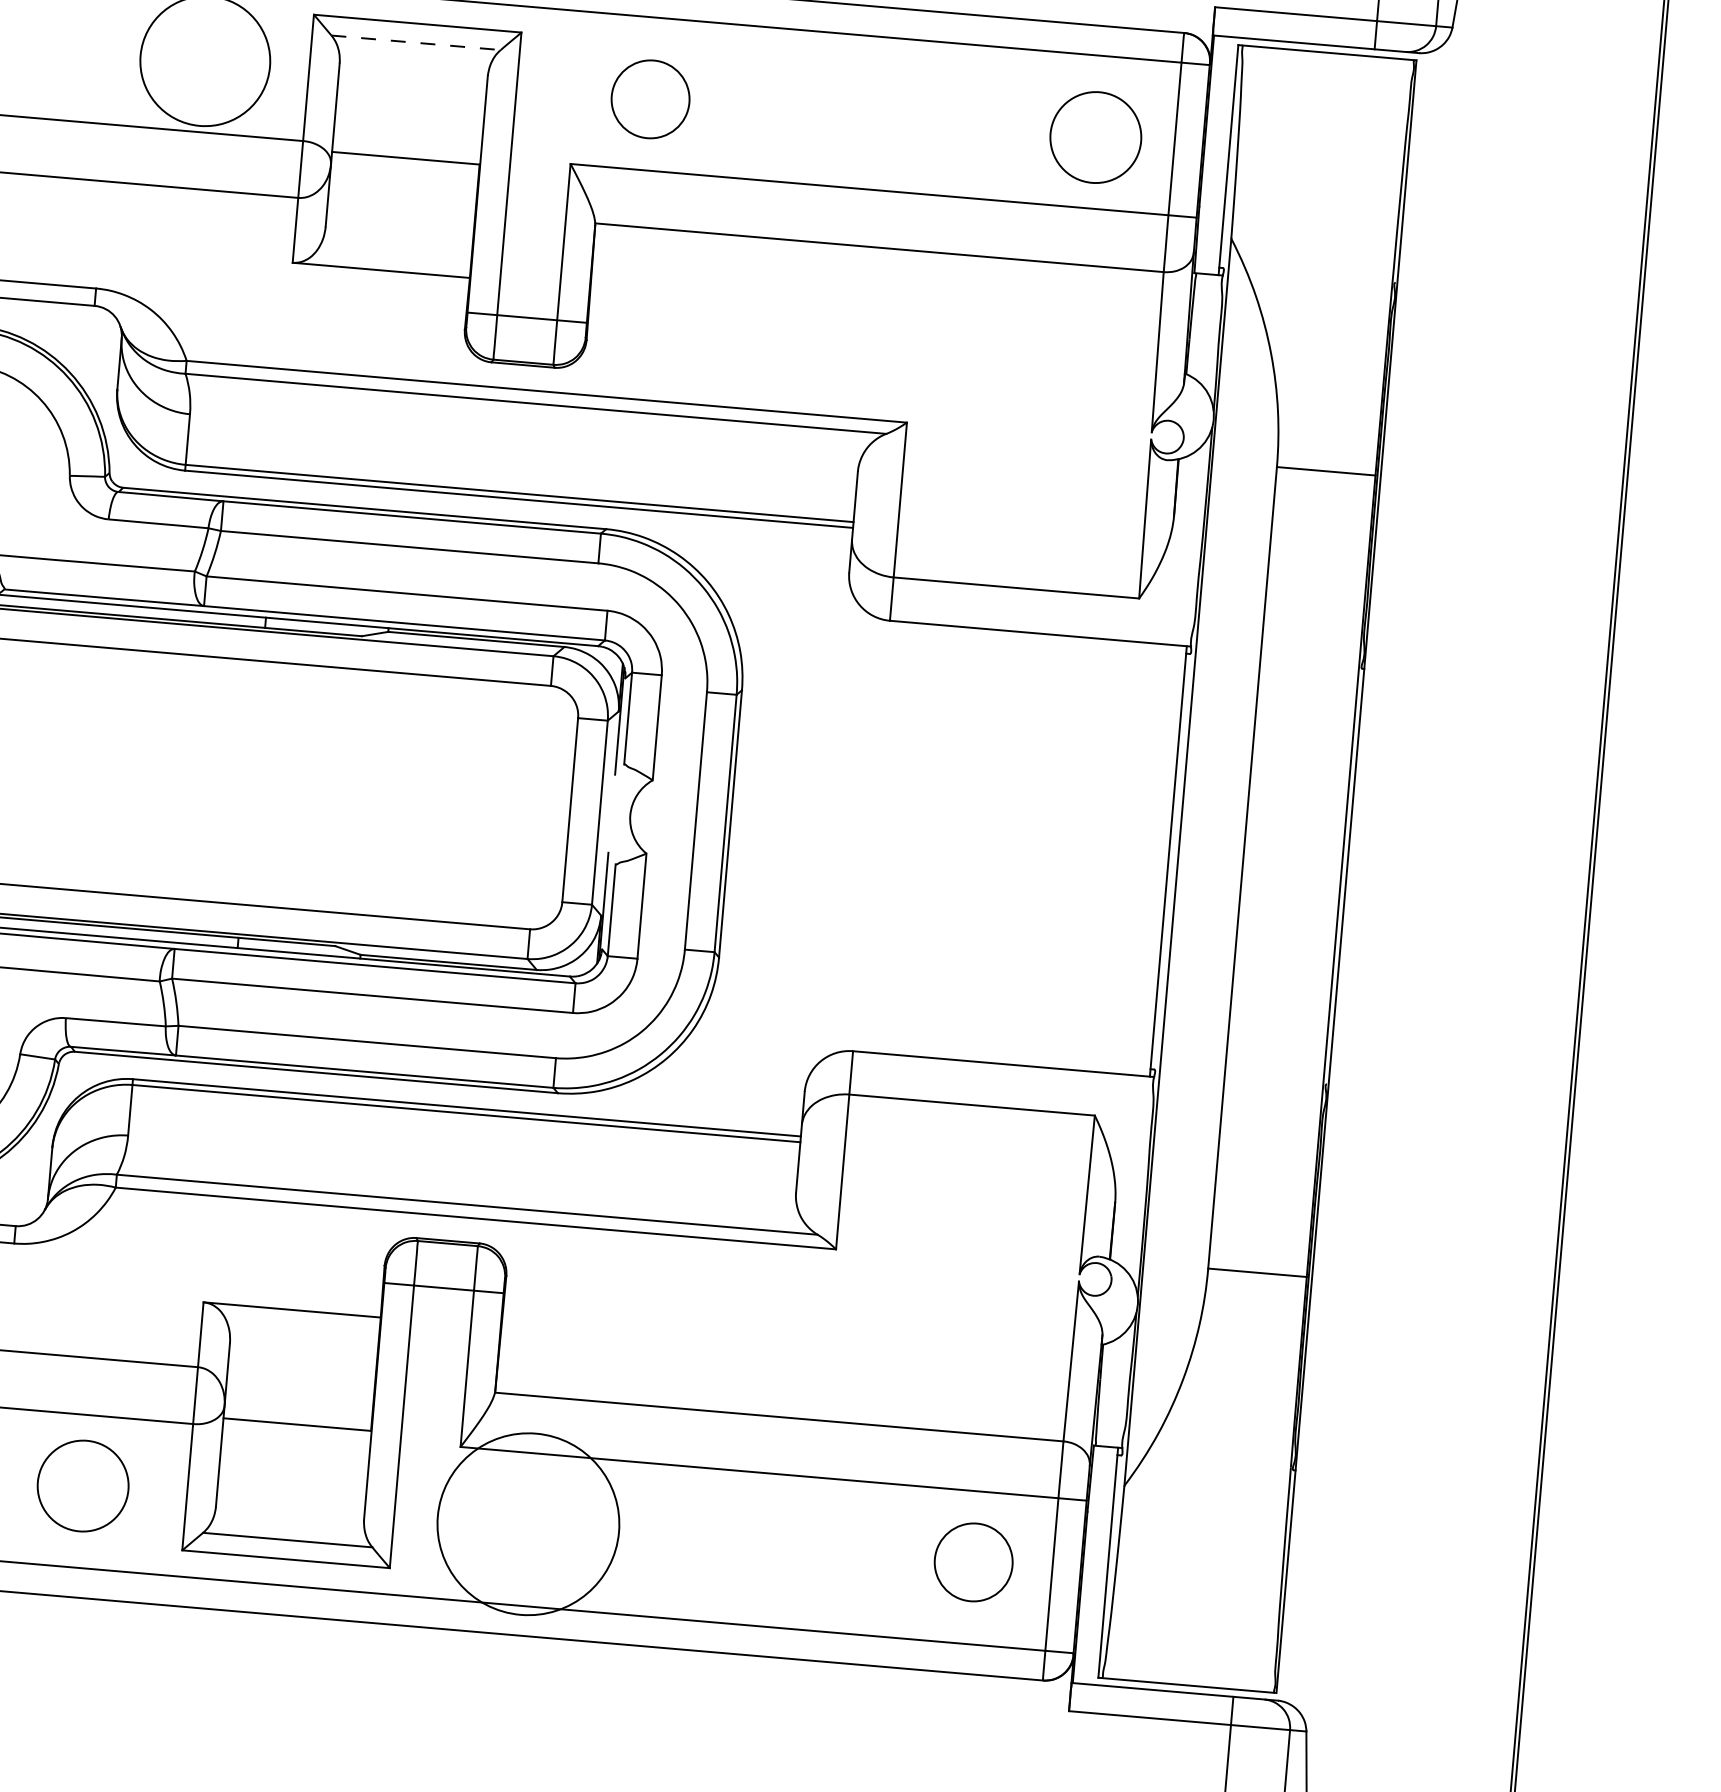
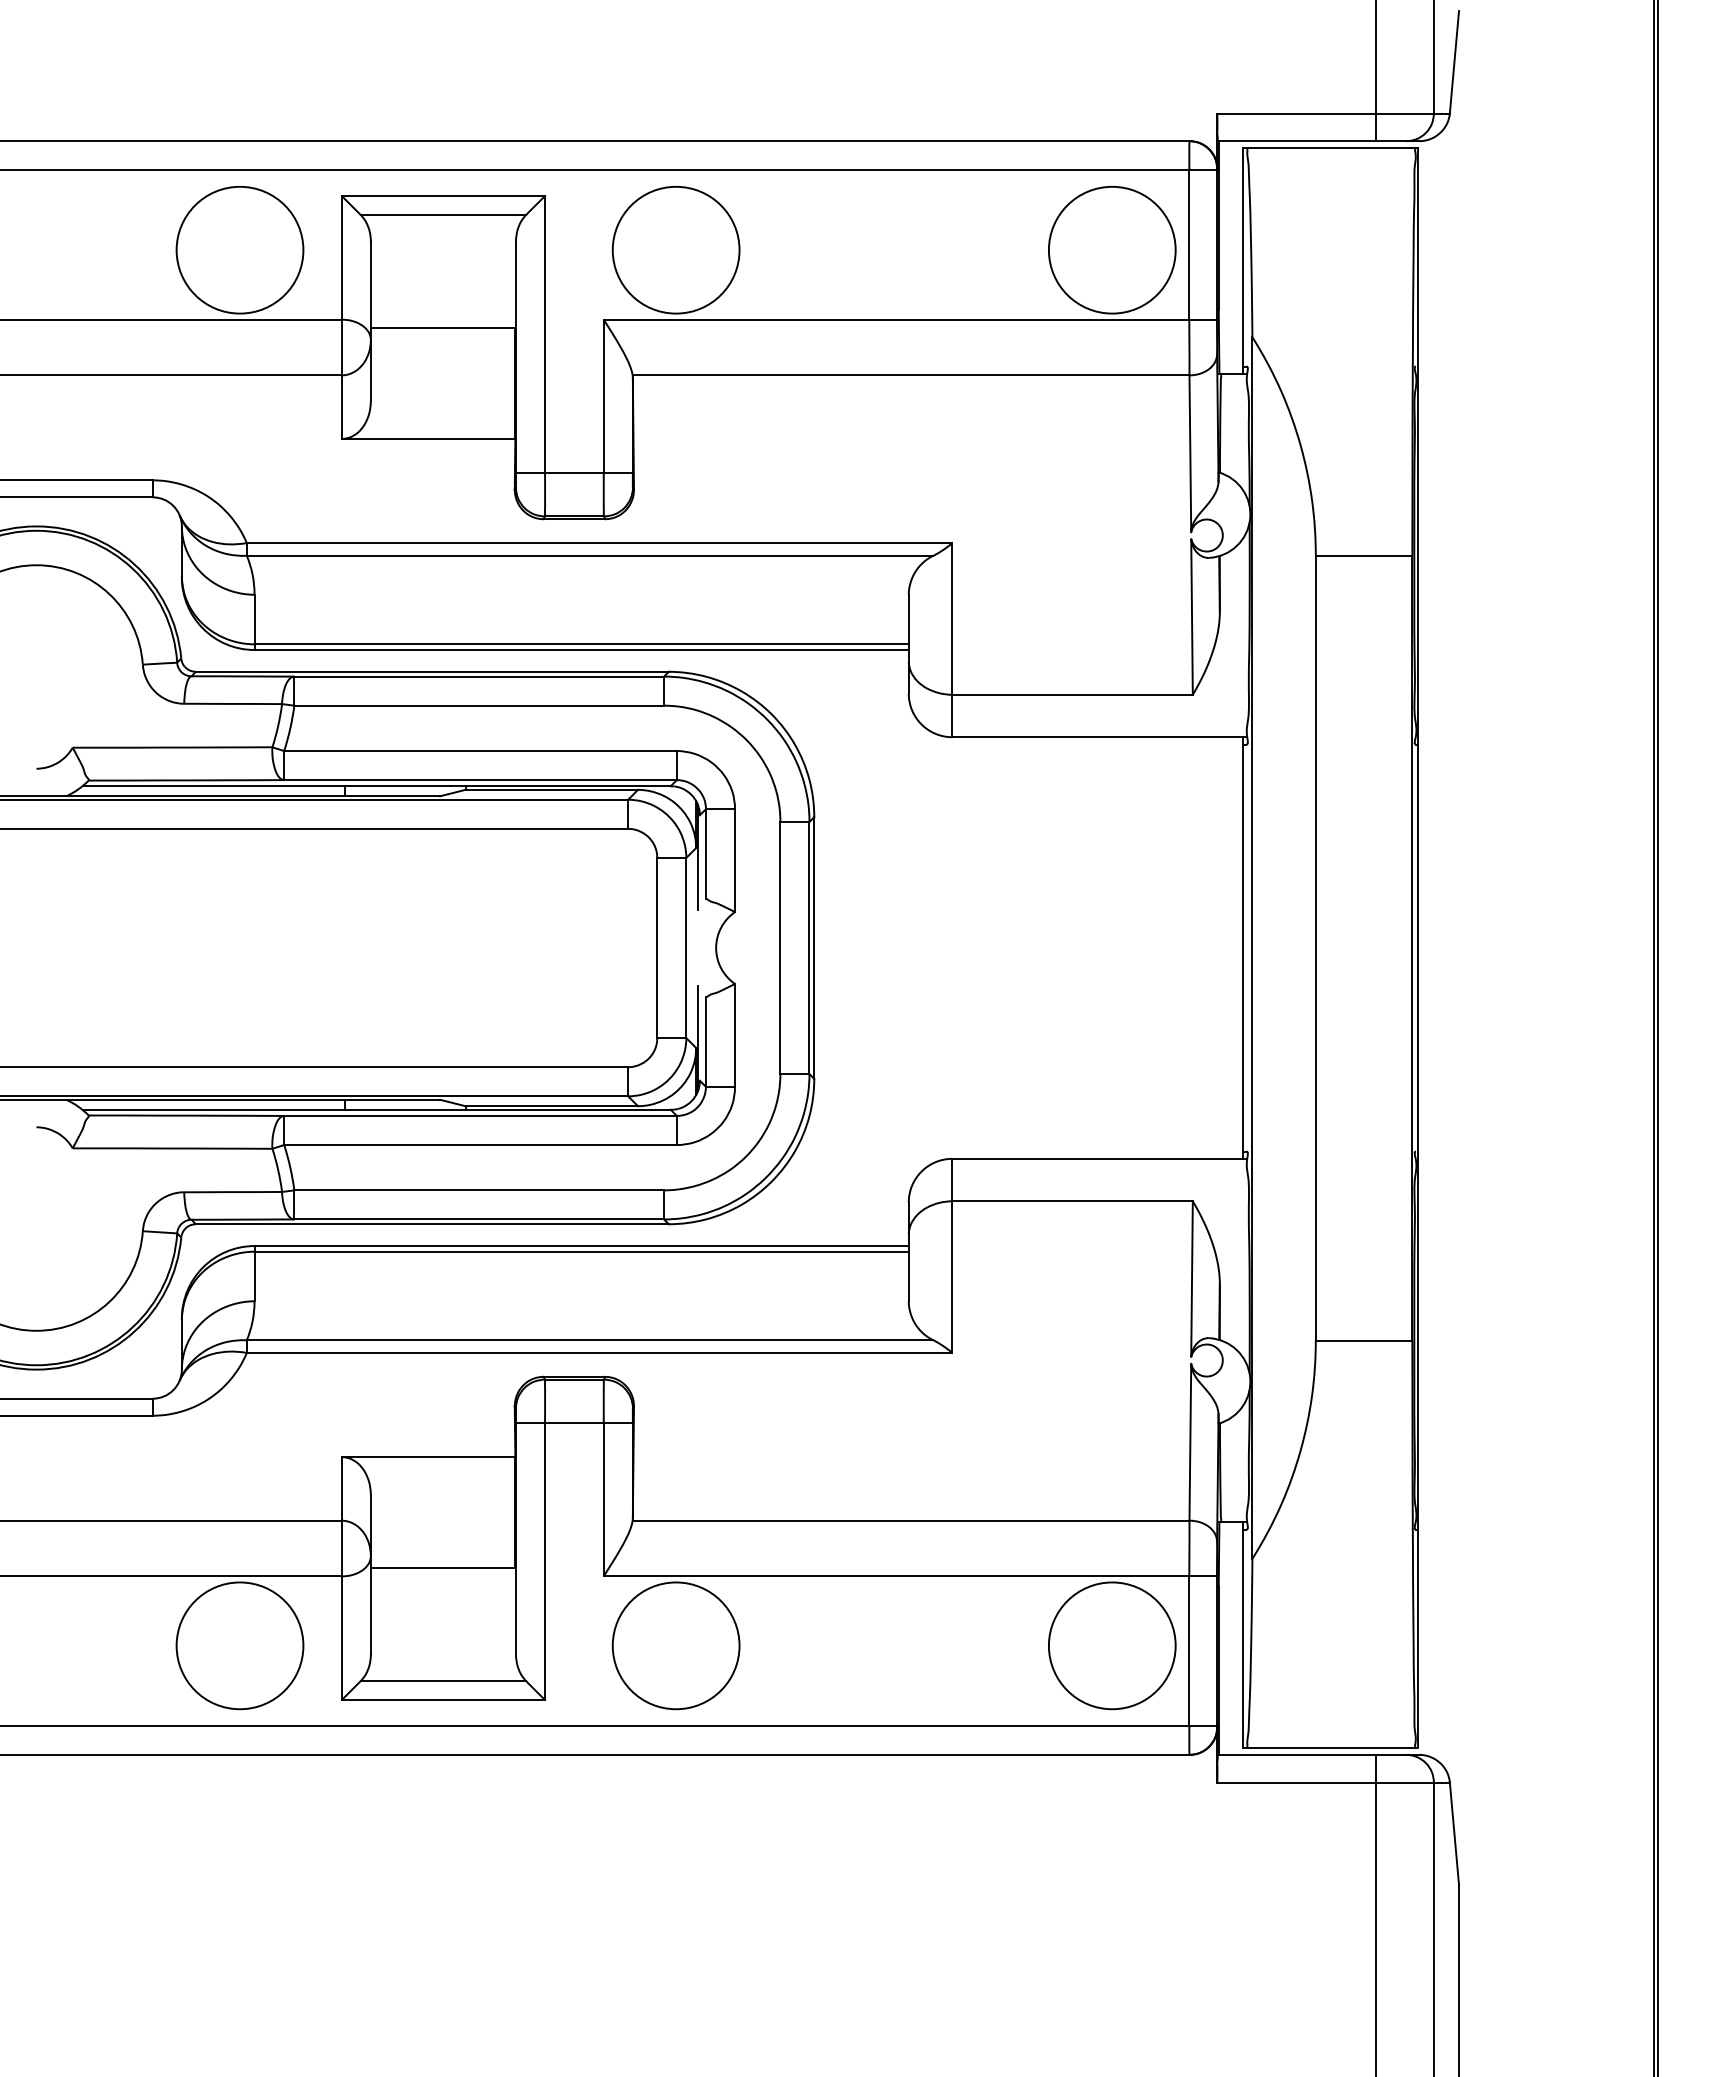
line: (416, 42) -> (443, 214), dashed -> solid
circle: (649, 98) -> (675, 249), size x1.67
circle: (1095, 136) -> (1111, 249), size x1.43
circle: (82, 1485) -> (239, 1645), size x1.43
circle: (527, 1523) -> (675, 1645), size x0.71
circle: (972, 1562) -> (1111, 1645), size x1.67

